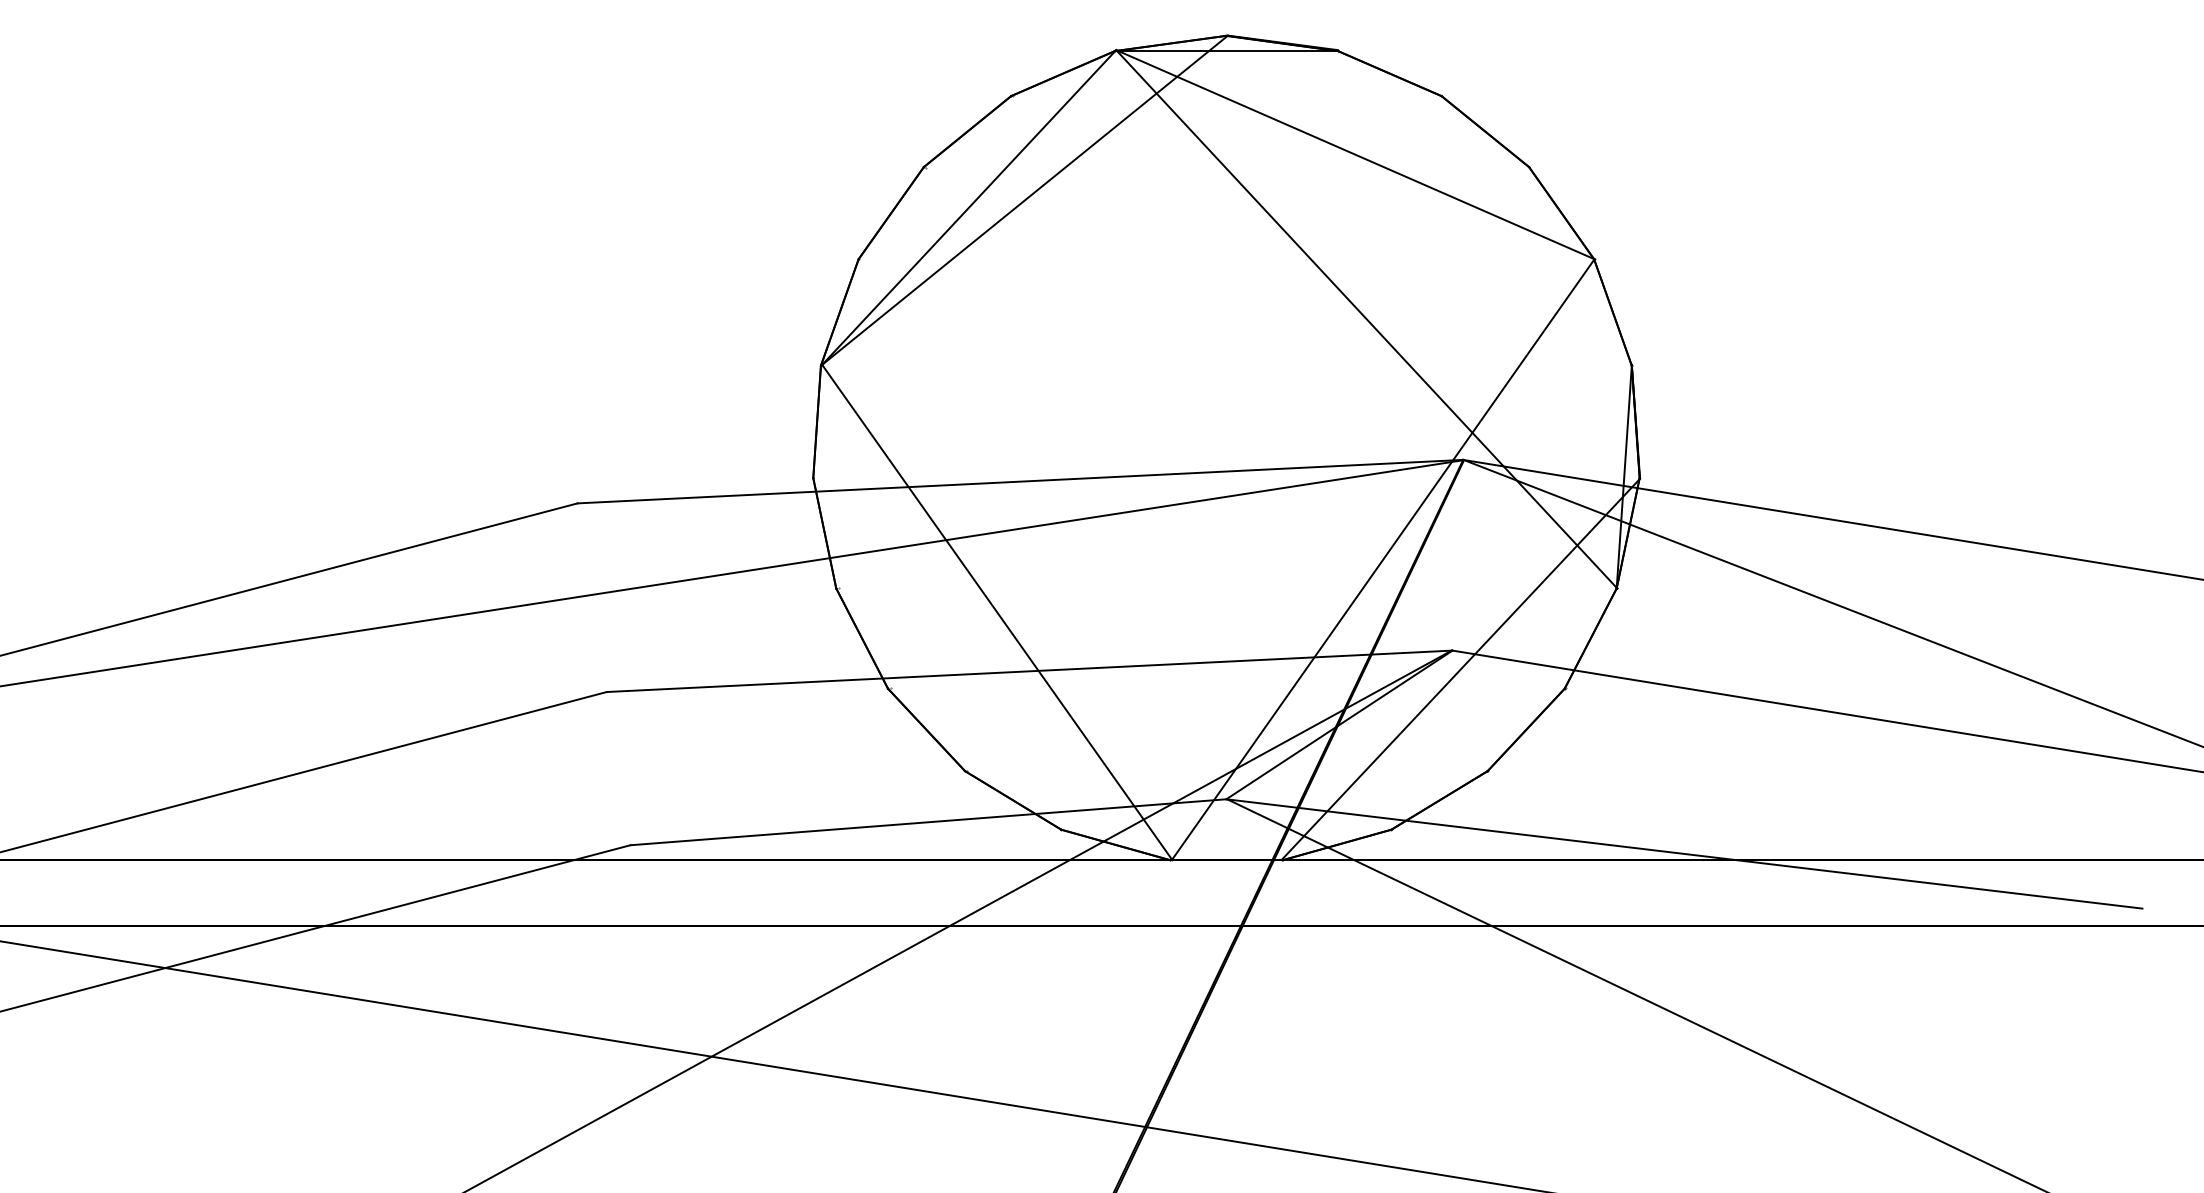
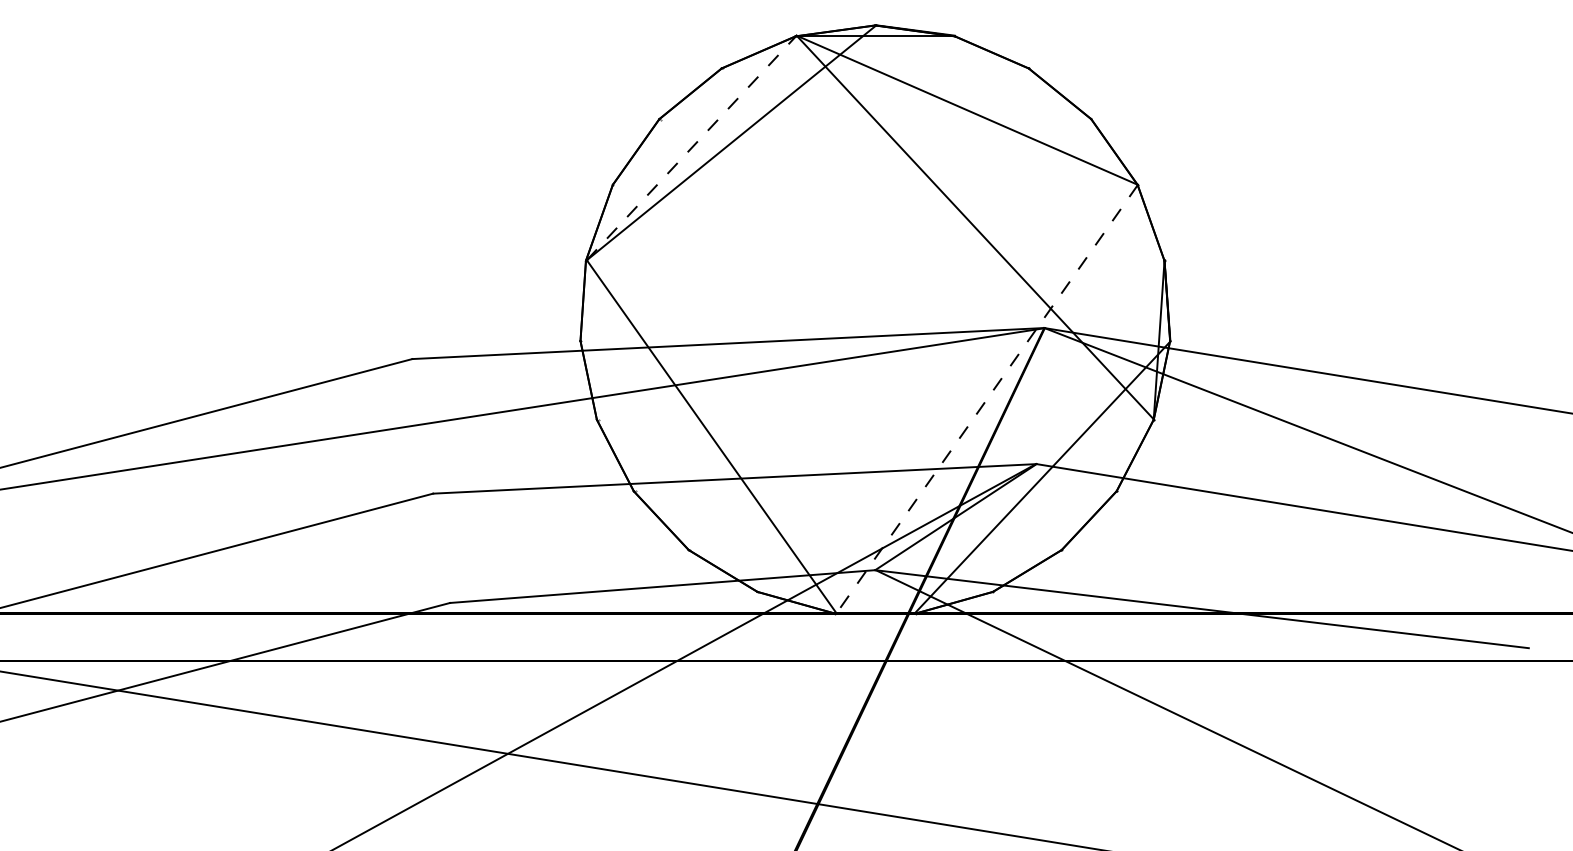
line: (969, 207) -> (691, 147), solid -> dashed
line: (1383, 559) -> (987, 399), solid -> dashed

